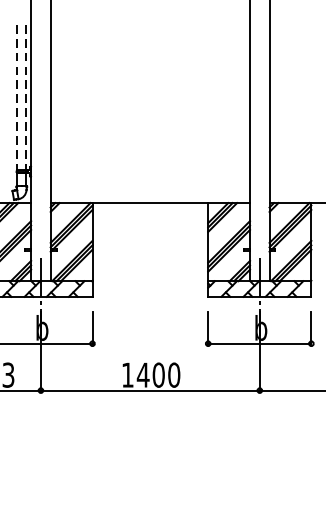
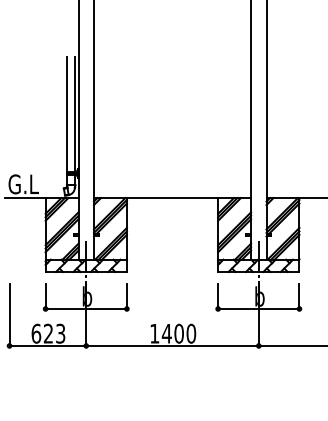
line: (17, 98) -> (67, 115), dashed -> solid
line: (26, 98) -> (74, 115), dashed -> solid

